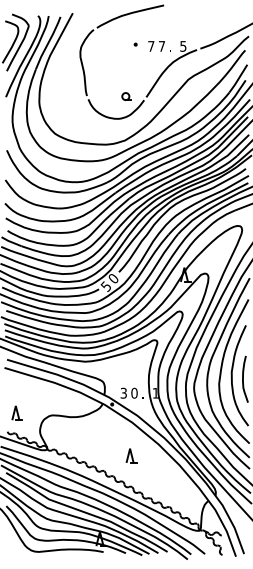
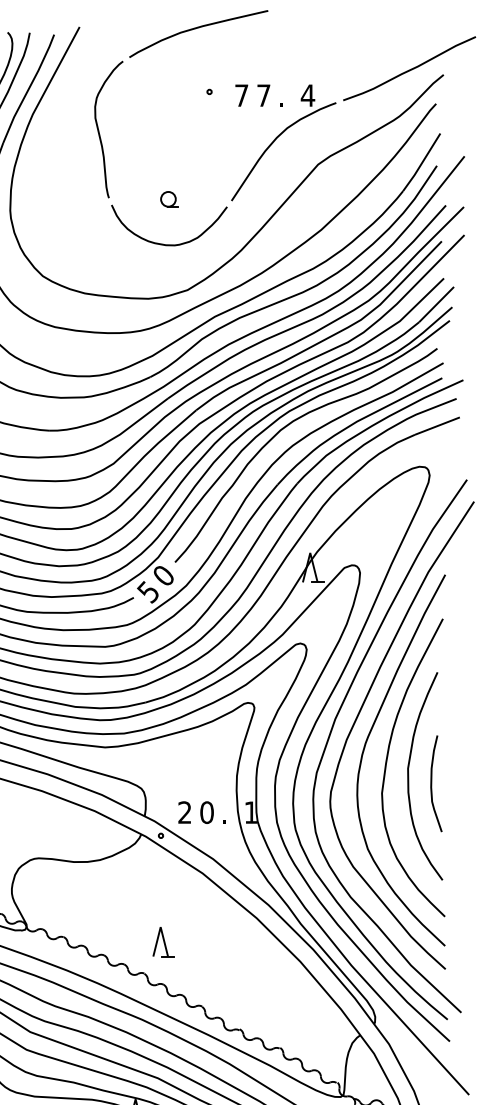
text: (182, 46) -> (306, 95), 5 -> 4
part: (126, 96) -> (169, 199), moved
text: (123, 393) -> (184, 813), 3 -> 2
part: (131, 455) -> (163, 941), moved

